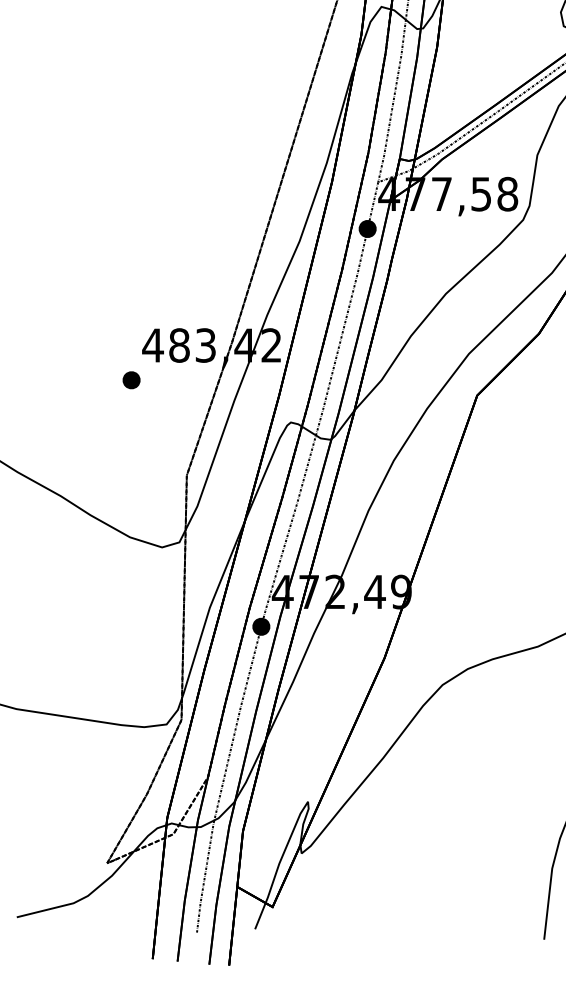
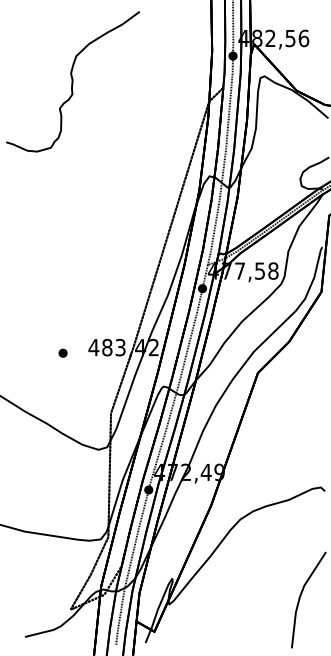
part: (130, 378) -> (62, 352), moved

